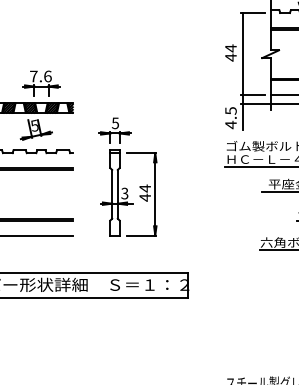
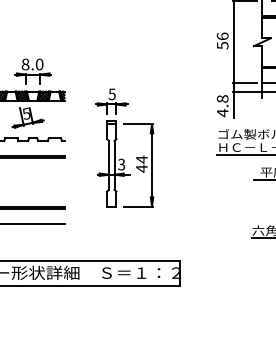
text: (230, 52) -> (222, 40), 44 -> 56
text: (40, 76) -> (32, 64), 7.6 -> 8.0
text: (230, 110) -> (222, 98), 4.5 -> 4.8
part: (118, 176) -> (115, 147), moved

